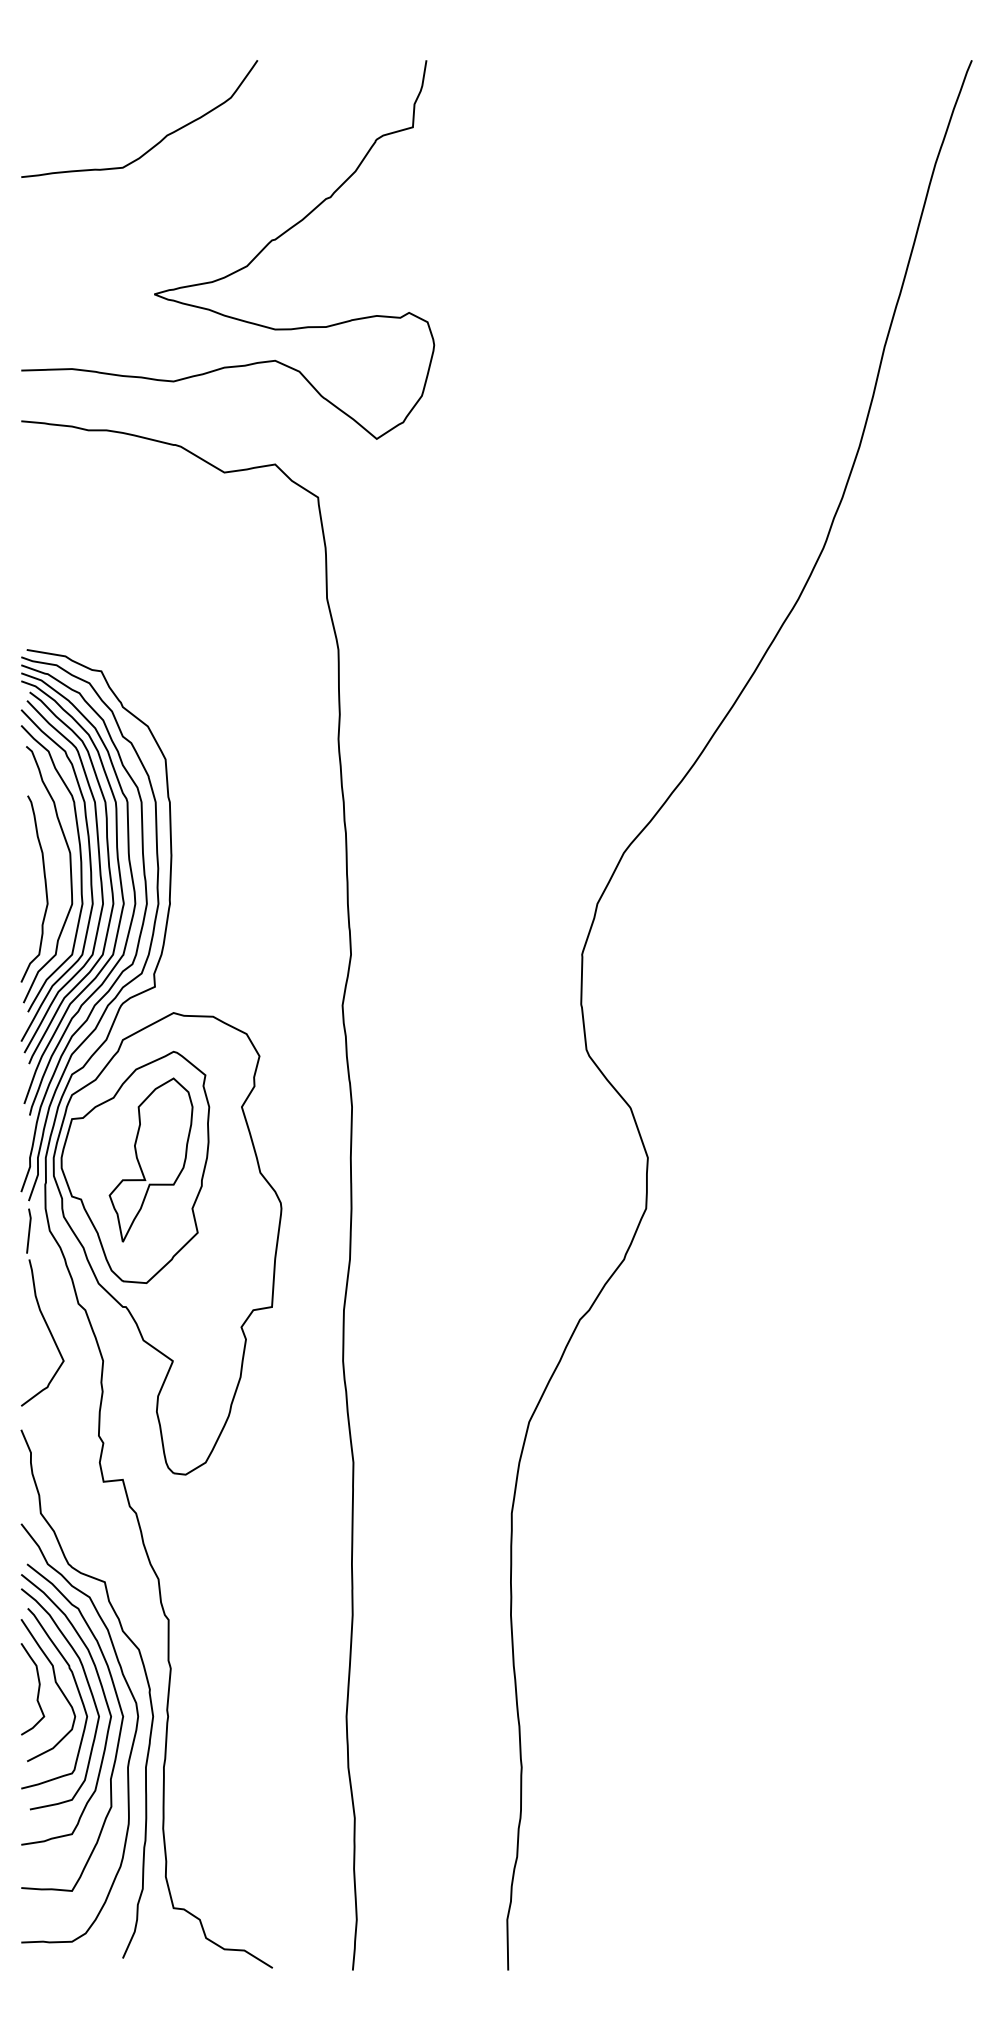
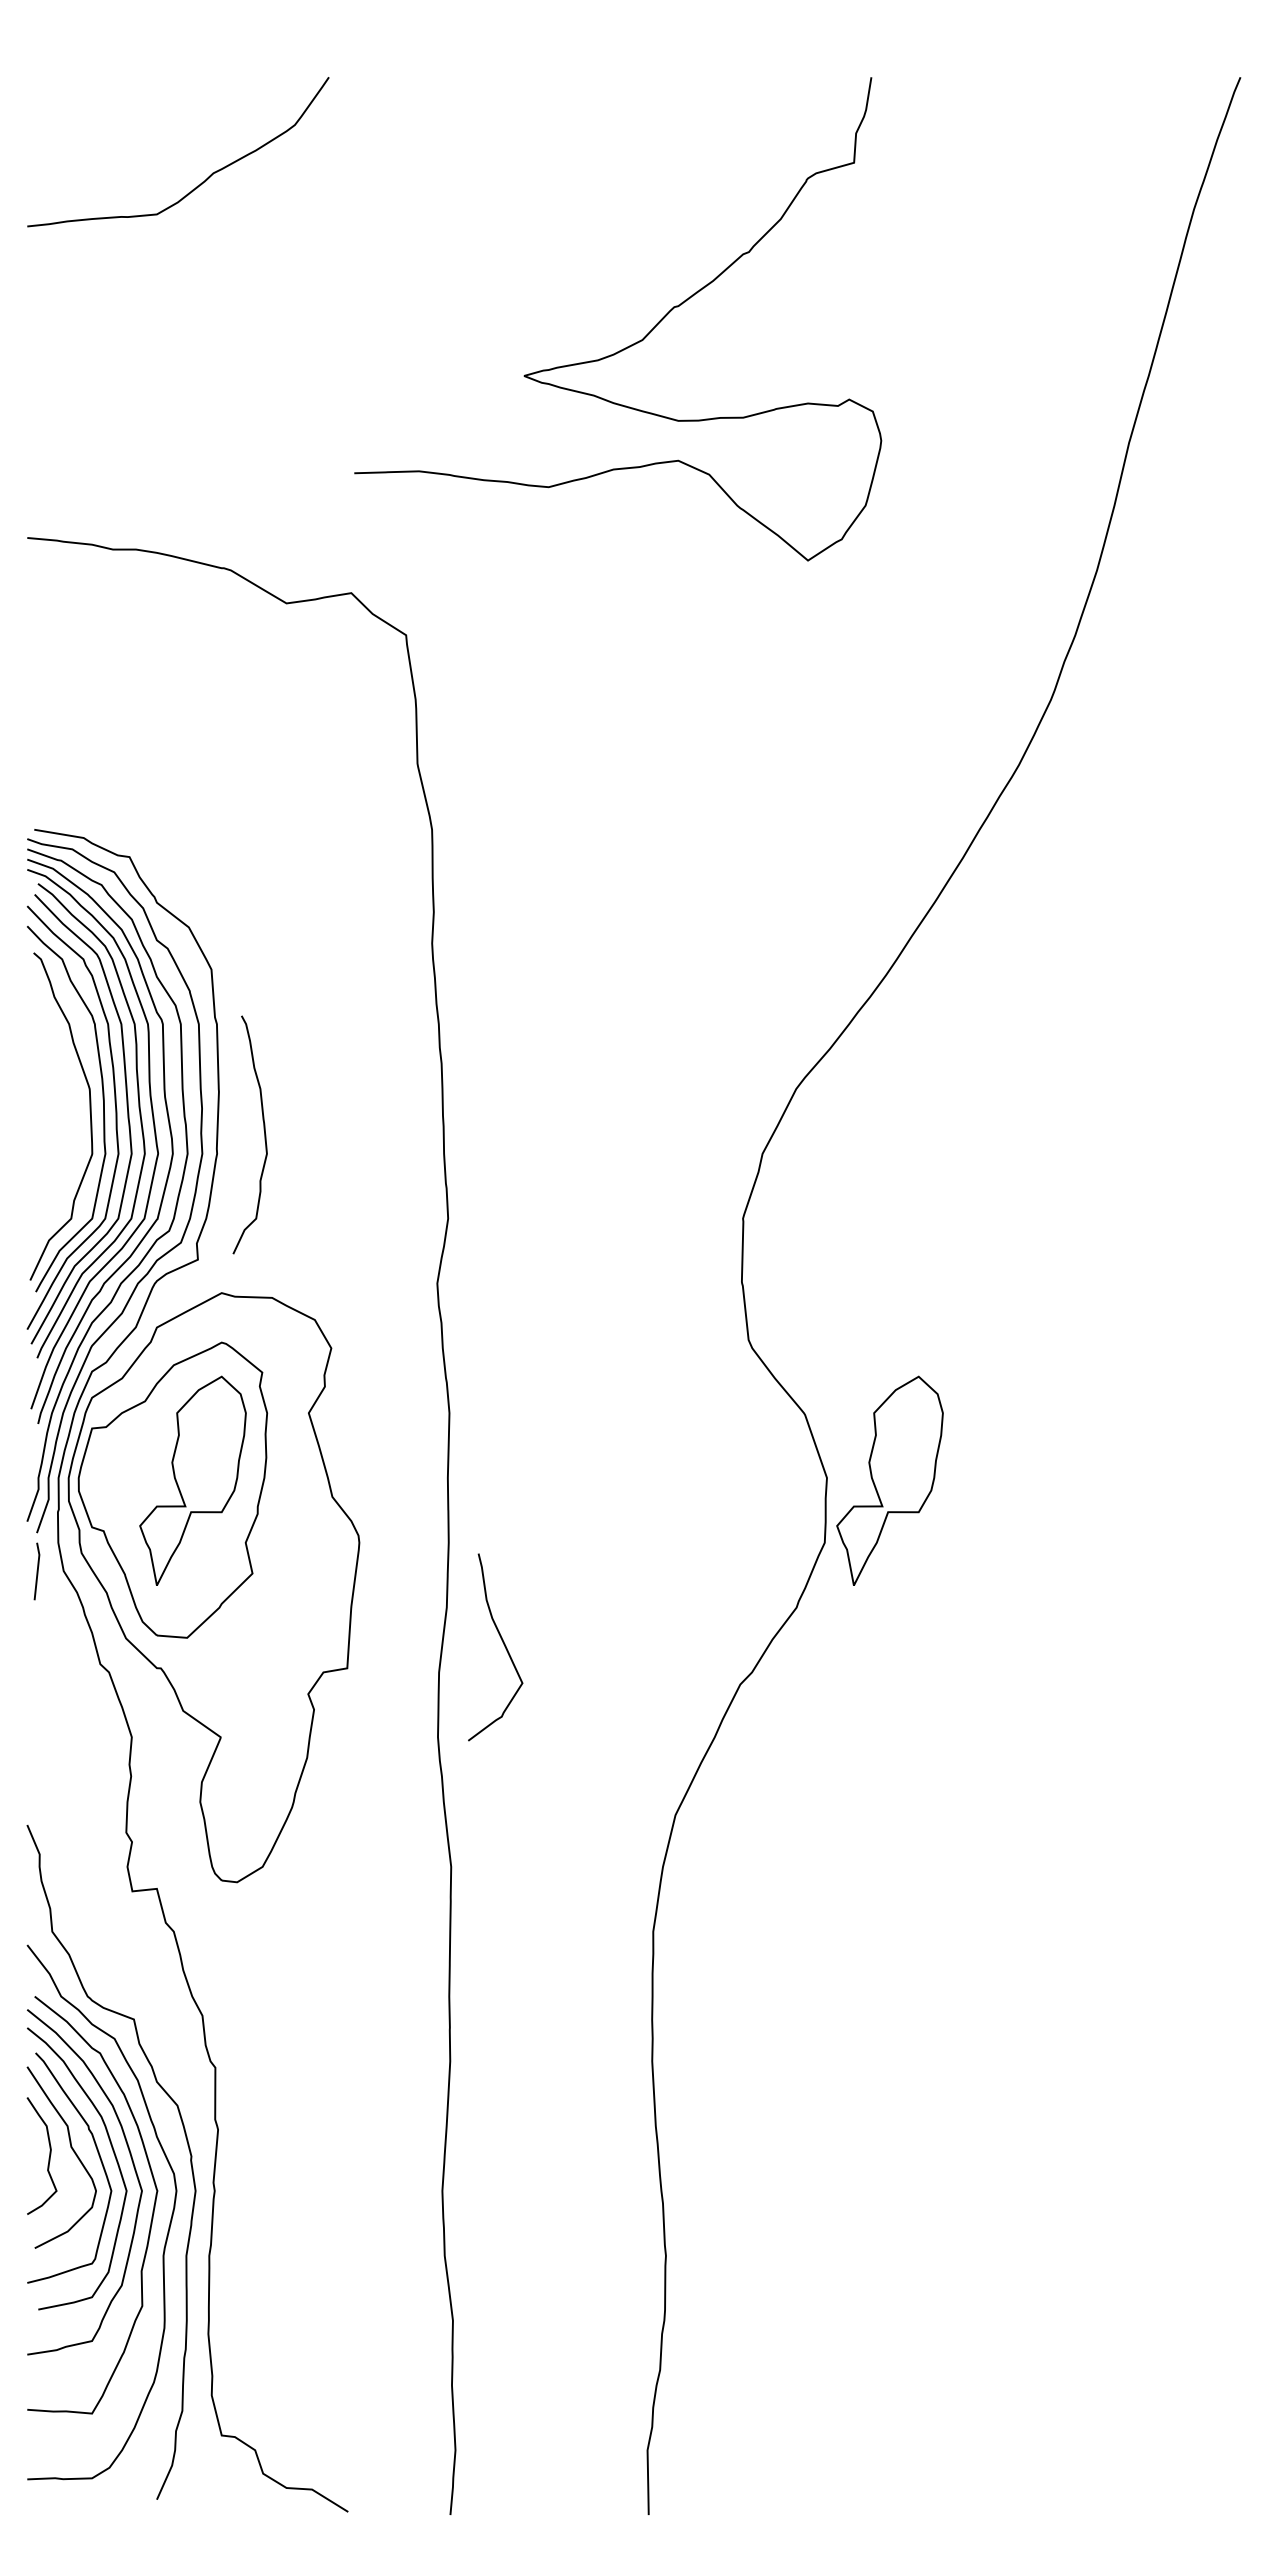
curve: (238, 269) -> (631, 344), moved
curve: (44, 885) -> (263, 1130), moved
part: (696, 1159) -> (889, 1480), added
curve: (48, 1330) -> (503, 1644), moved

